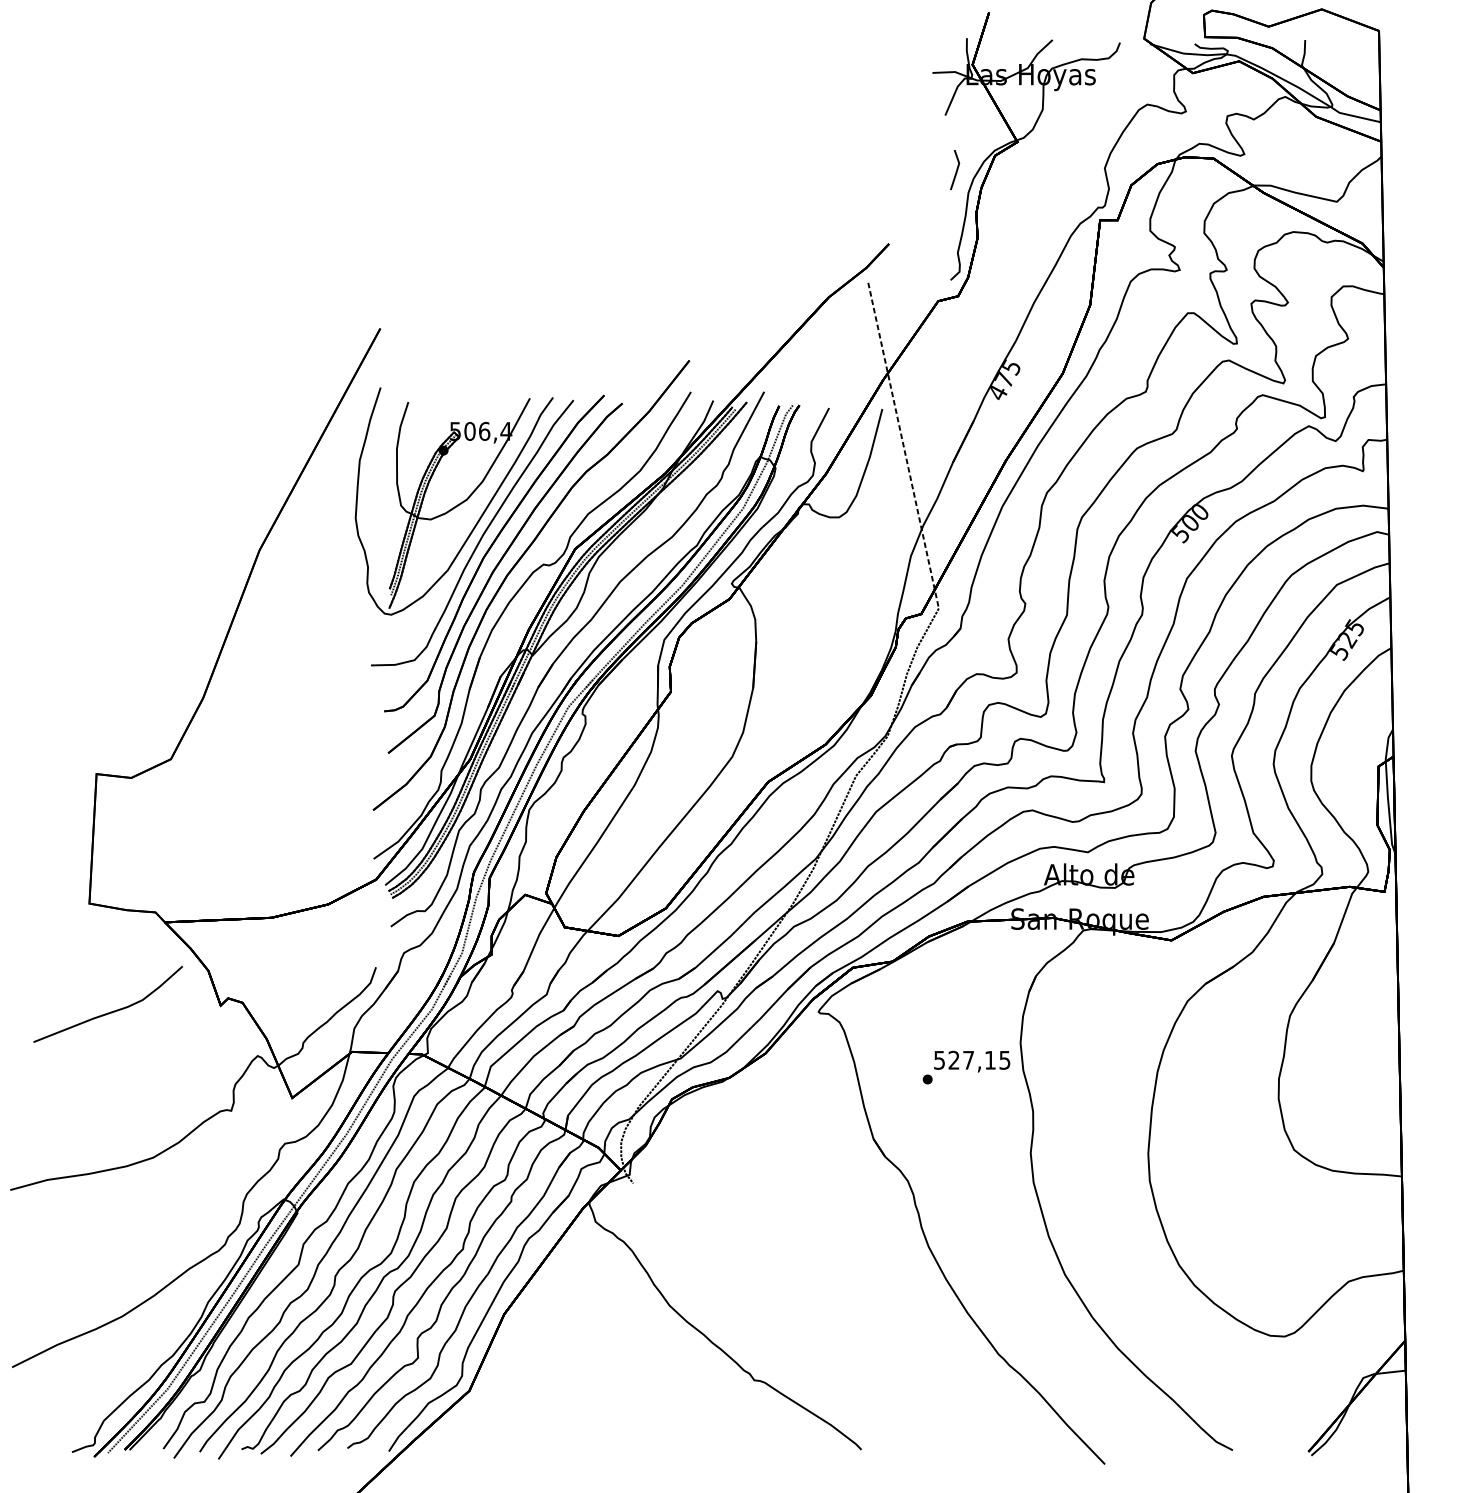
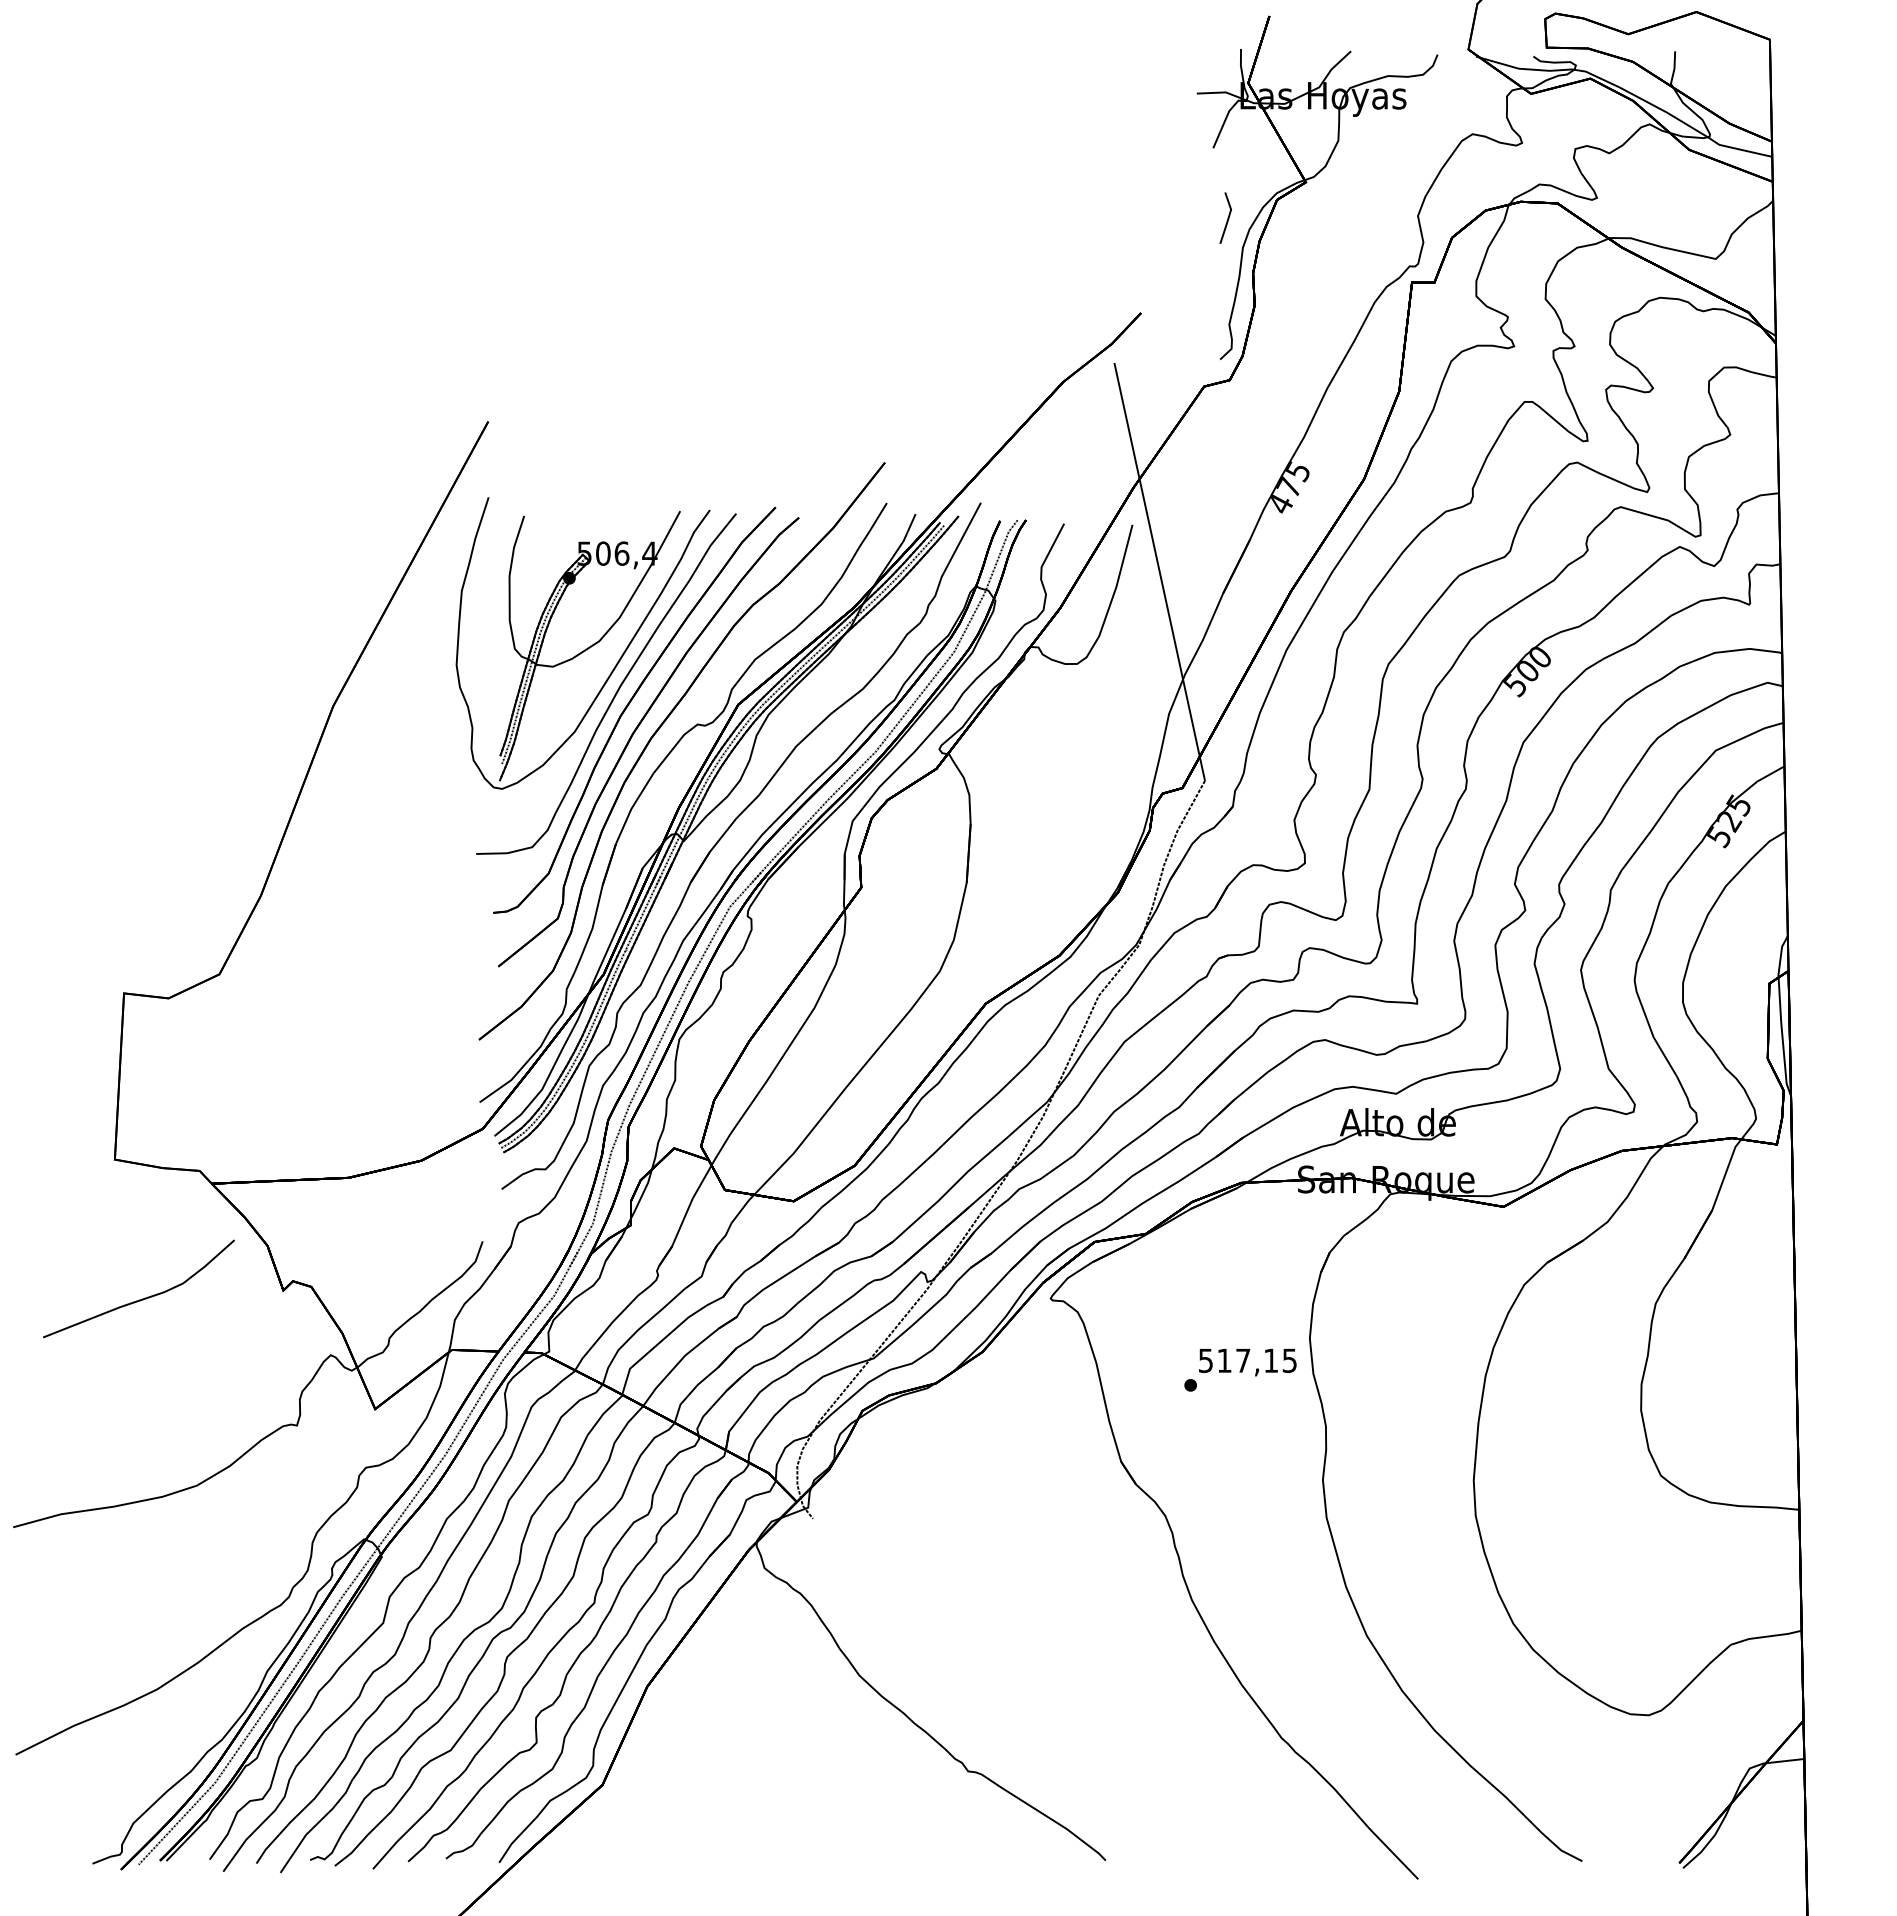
line: (903, 445) -> (1159, 571), dashed -> solid
text: (954, 1060) -> (1224, 1360), 527,15 -> 517,15

